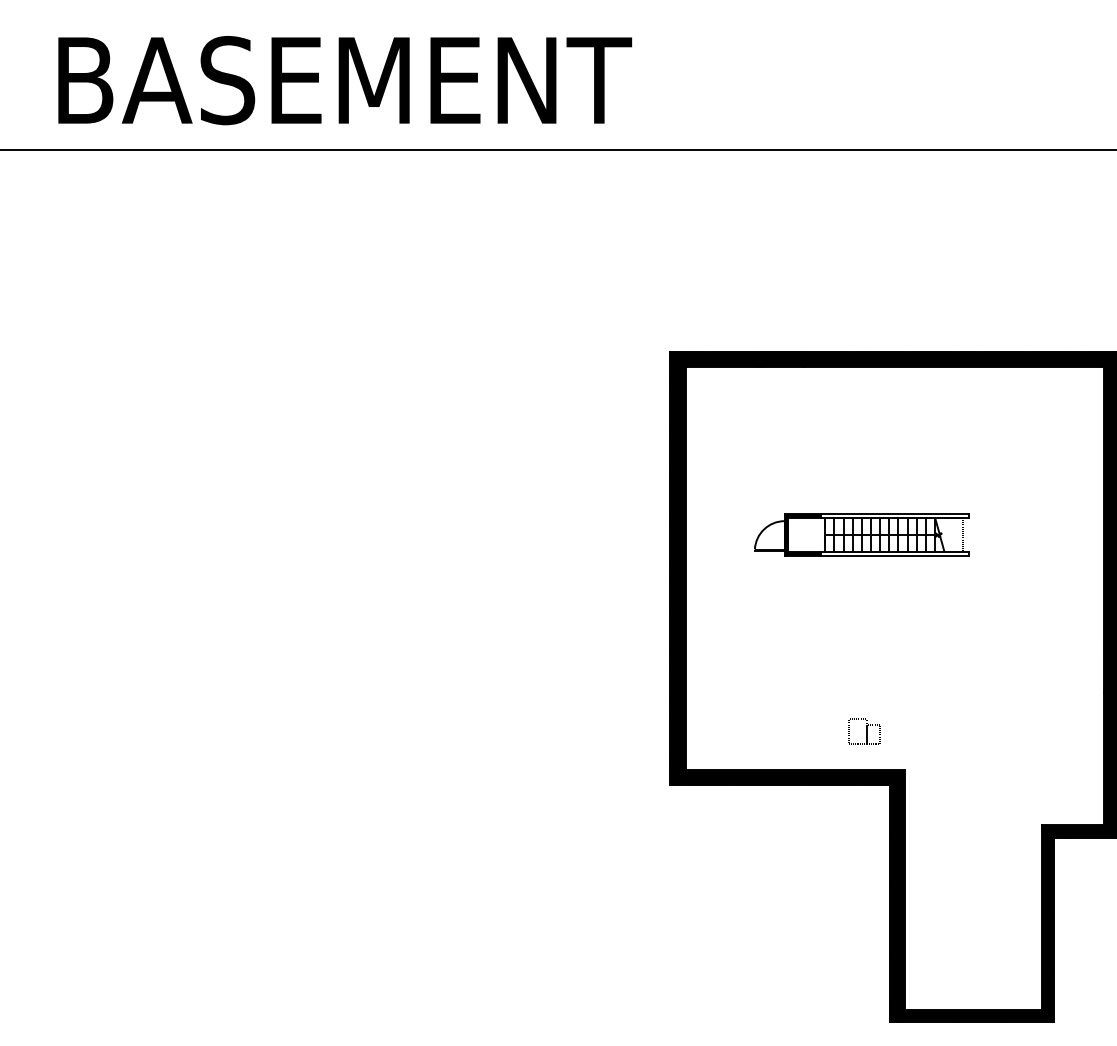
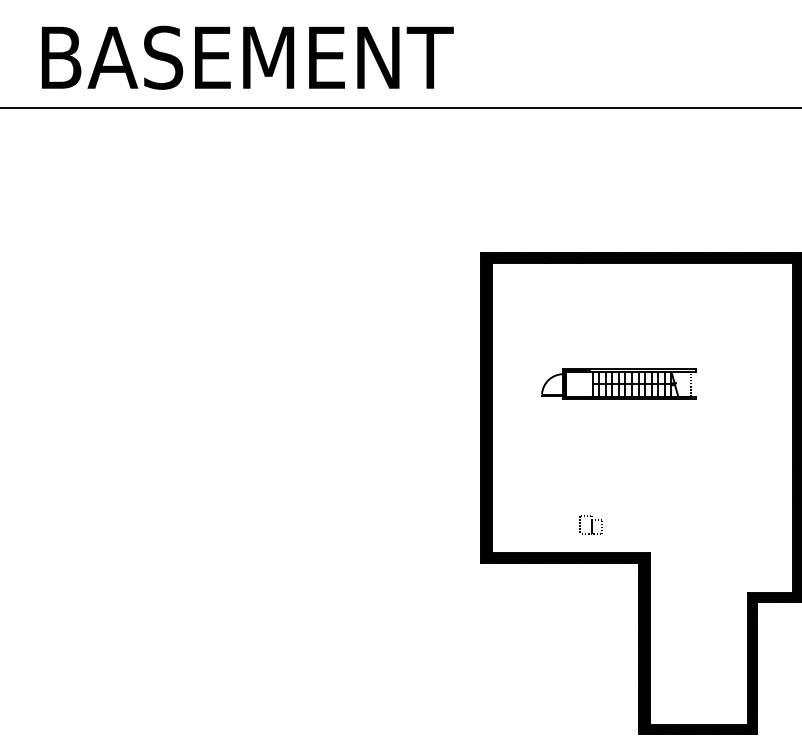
part: (864, 730) -> (590, 524), moved

